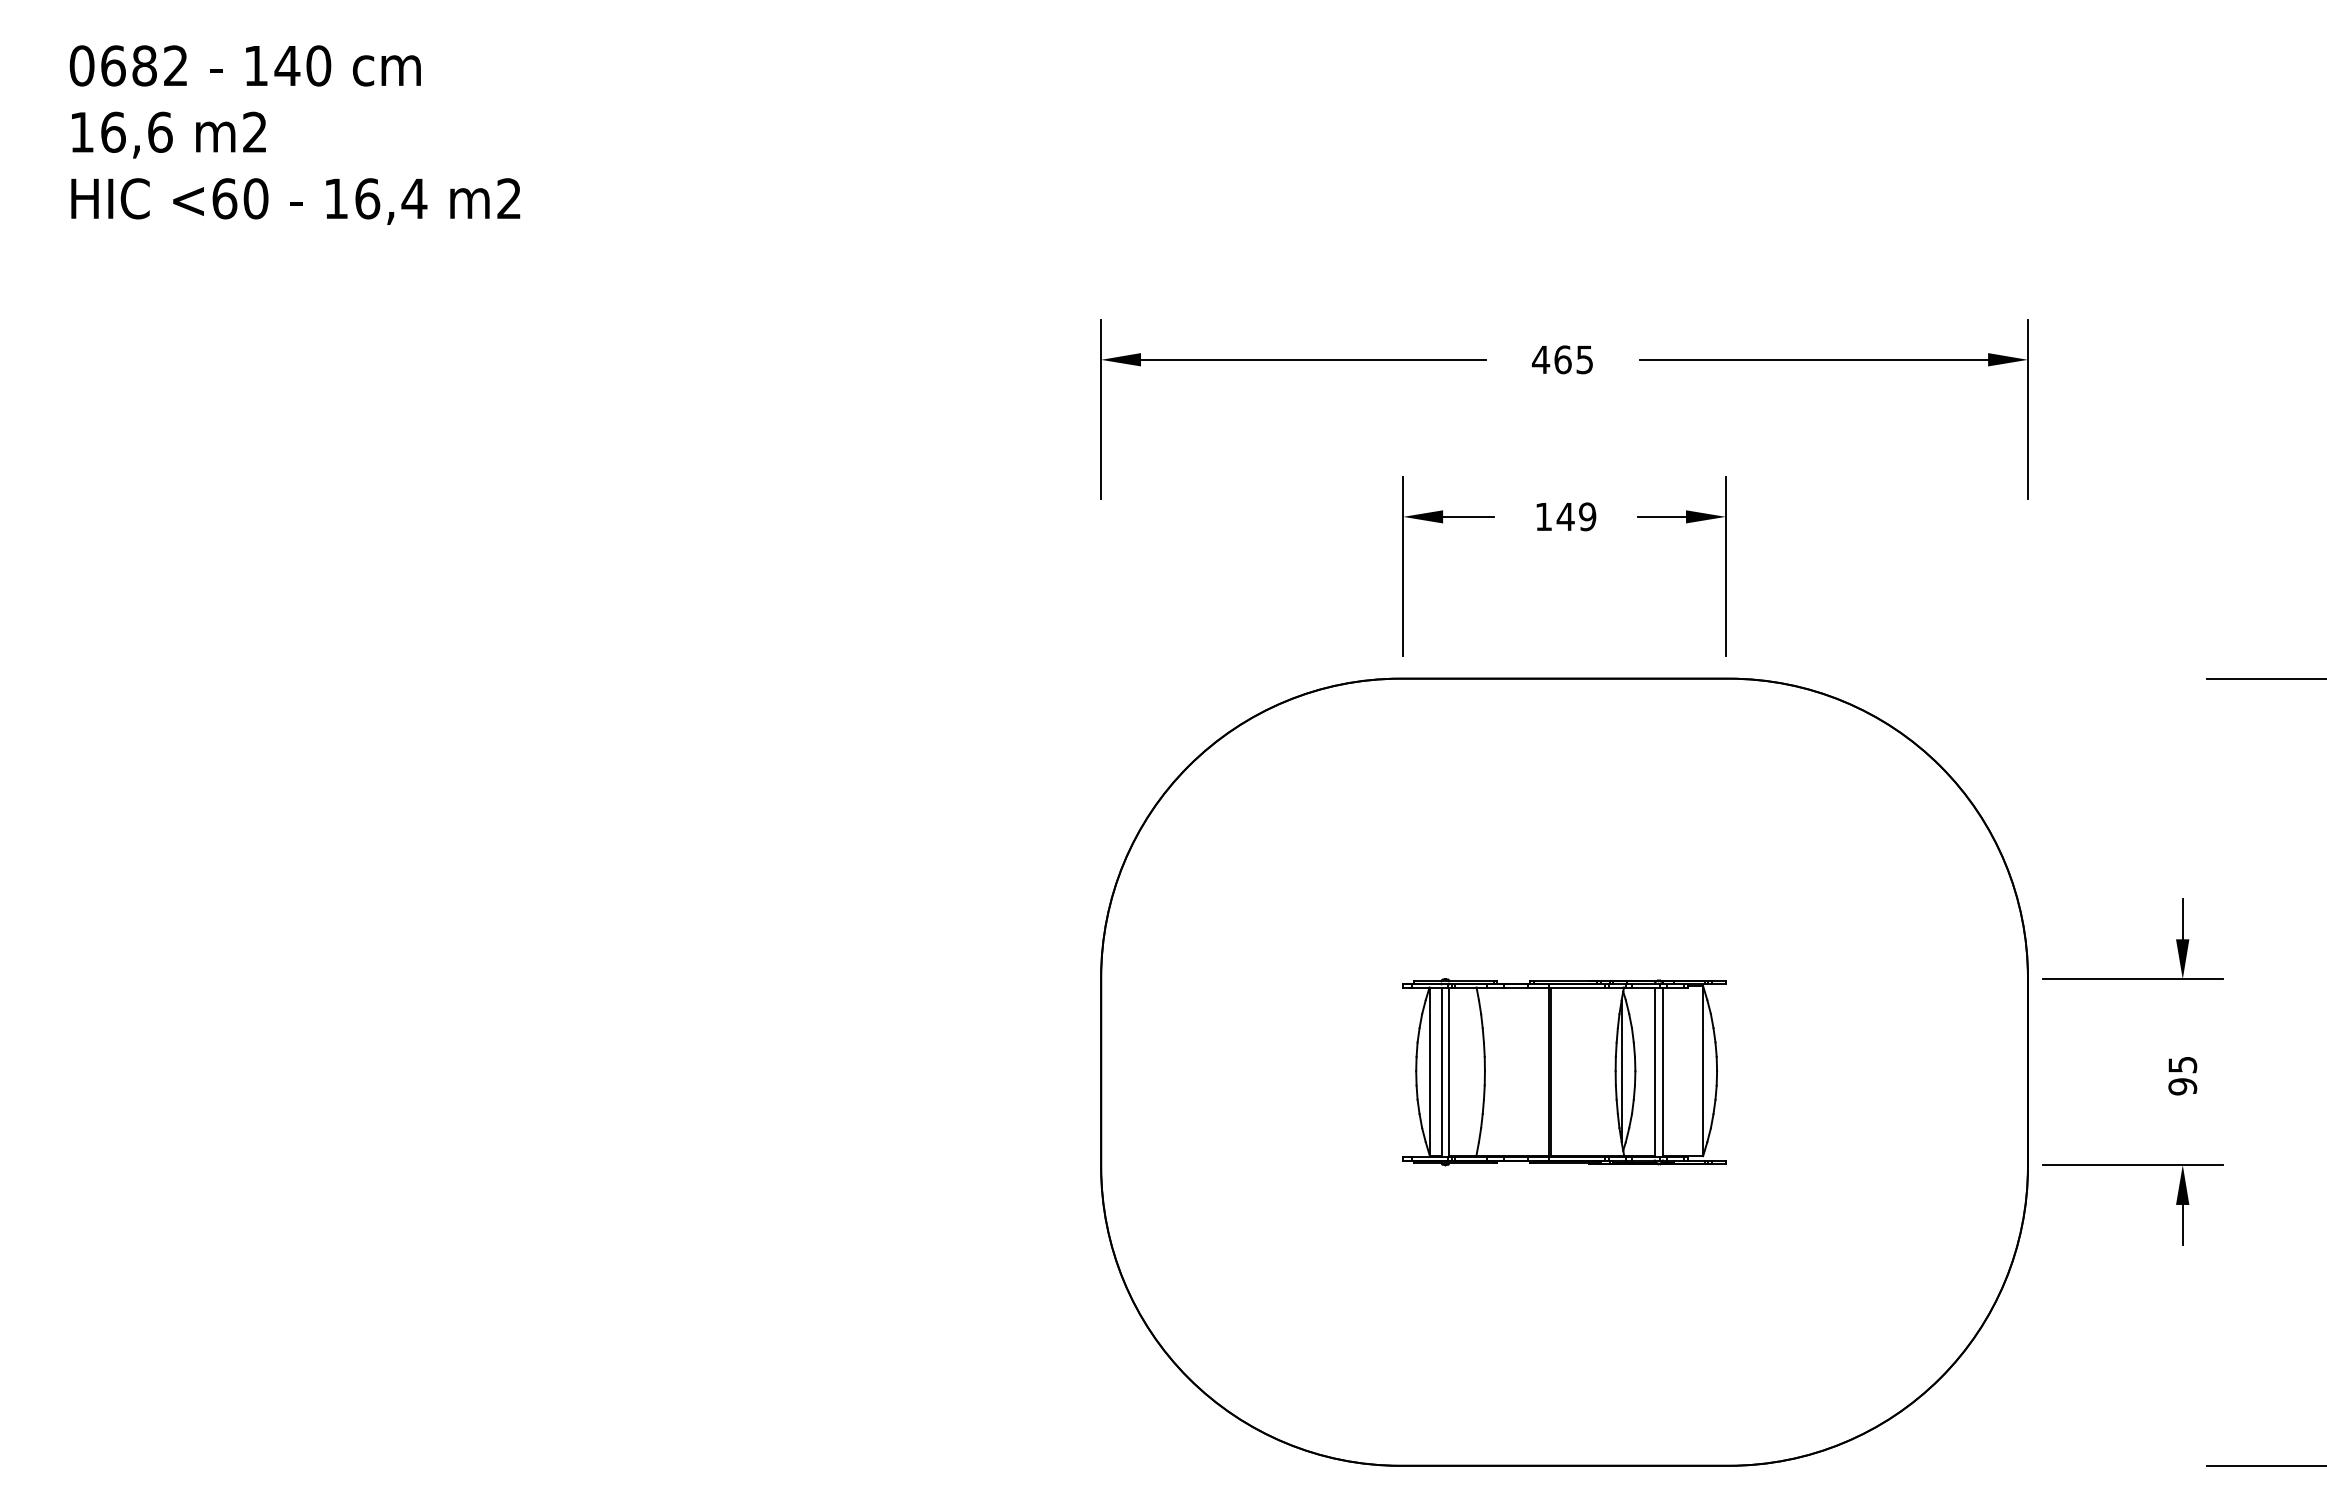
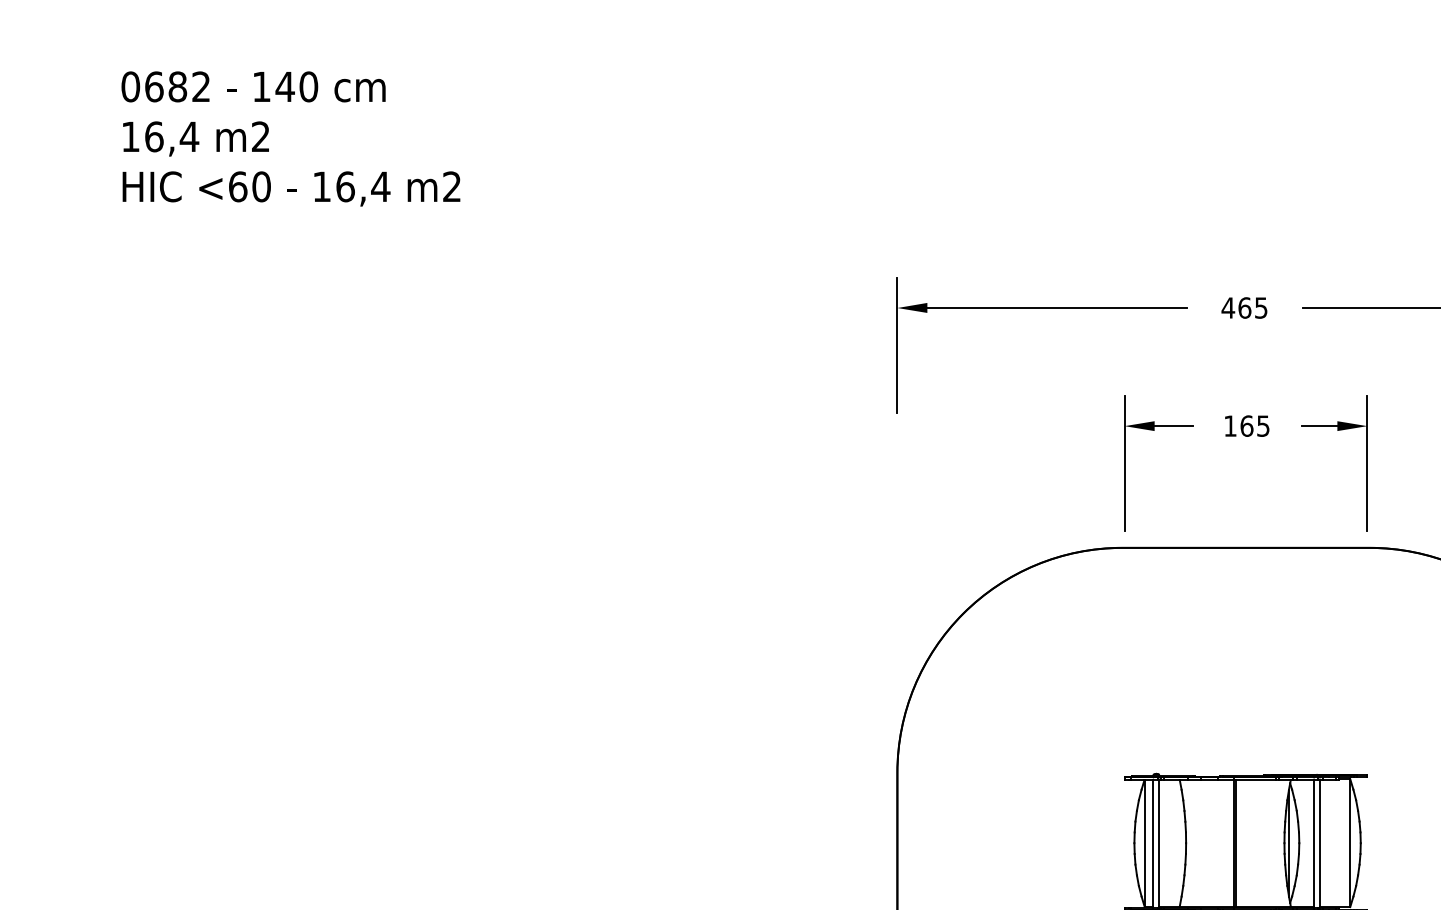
text: (160, 131) -> (189, 136), 16,6 -> 16,4
text: (1576, 516) -> (1255, 425), 149 -> 165

